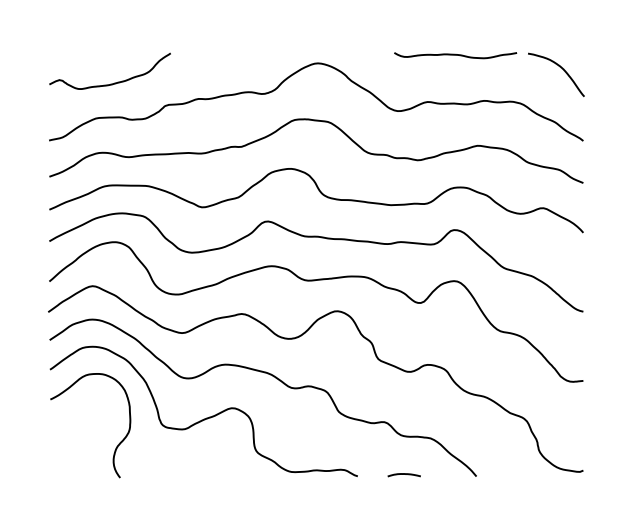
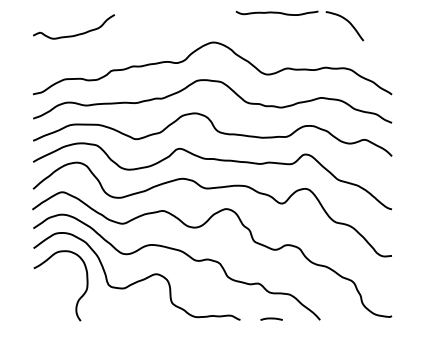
part: (488, 58) -> (299, 15), moved
curve: (110, 82) -> (74, 34), moved

